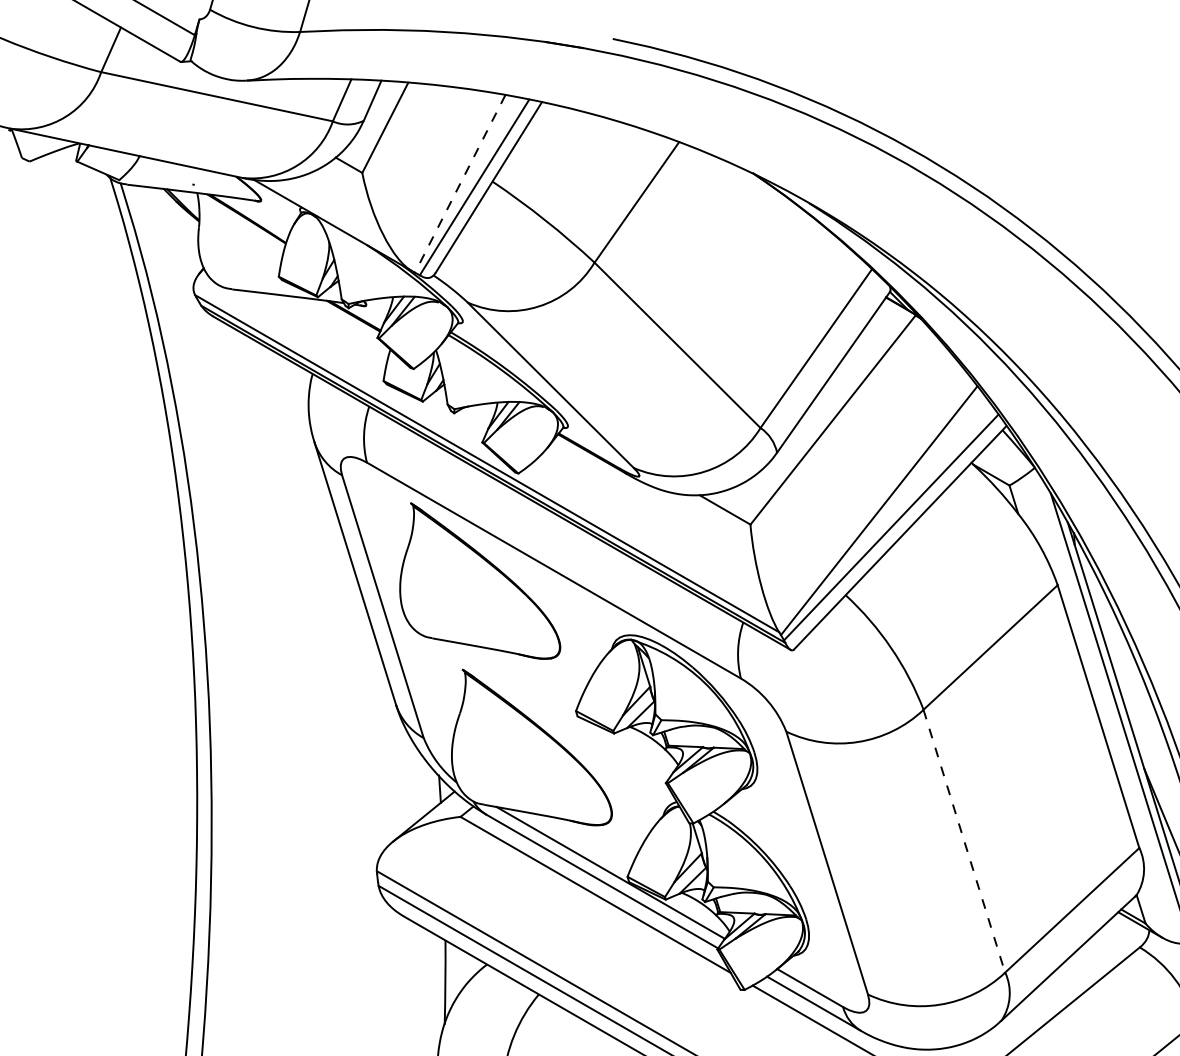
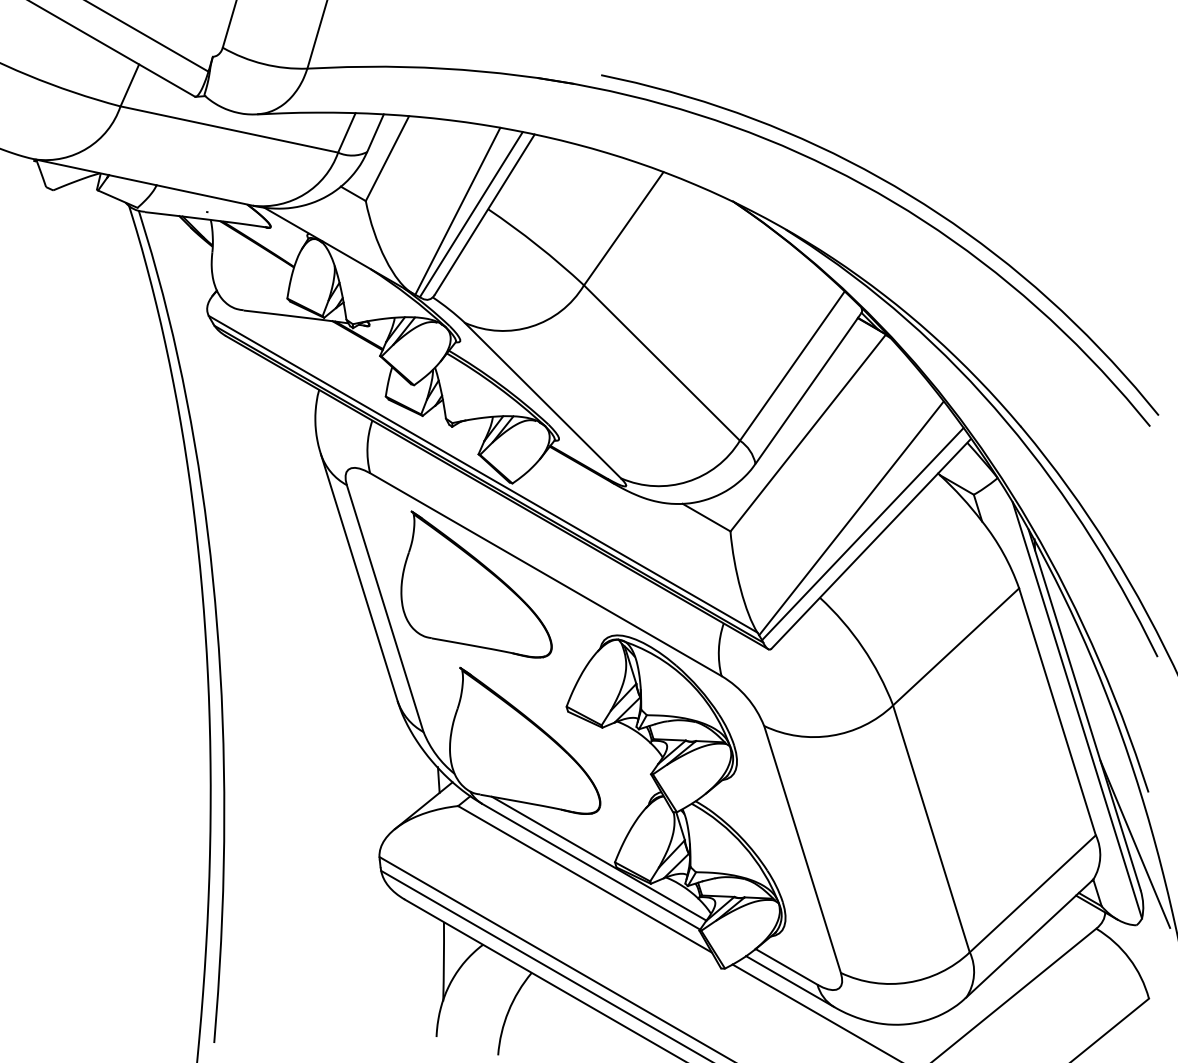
line: (459, 184) -> (457, 211), dashed -> solid
line: (964, 841) -> (931, 829), dashed -> solid

